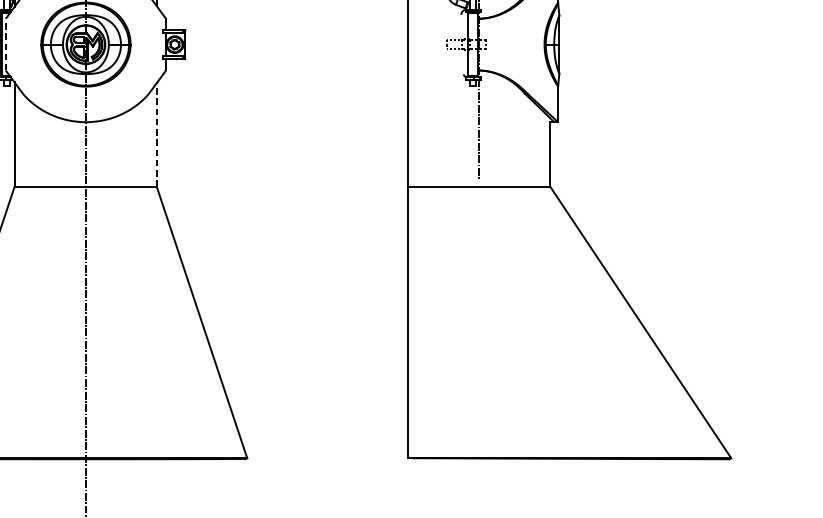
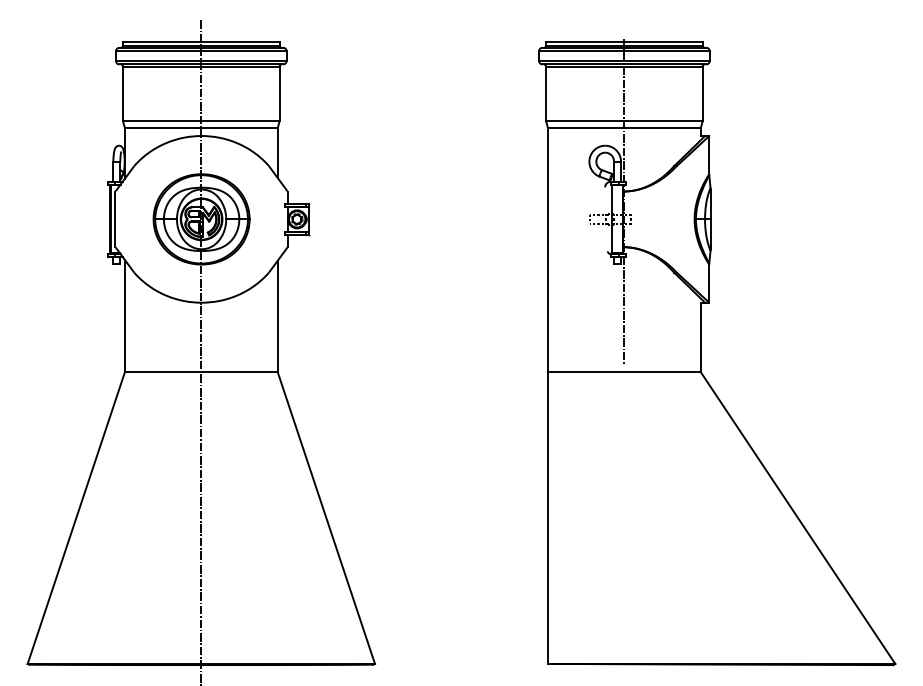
line: (5, 44) -> (115, 219), dashed -> solid
line: (156, 135) -> (277, 316), dashed -> solid

